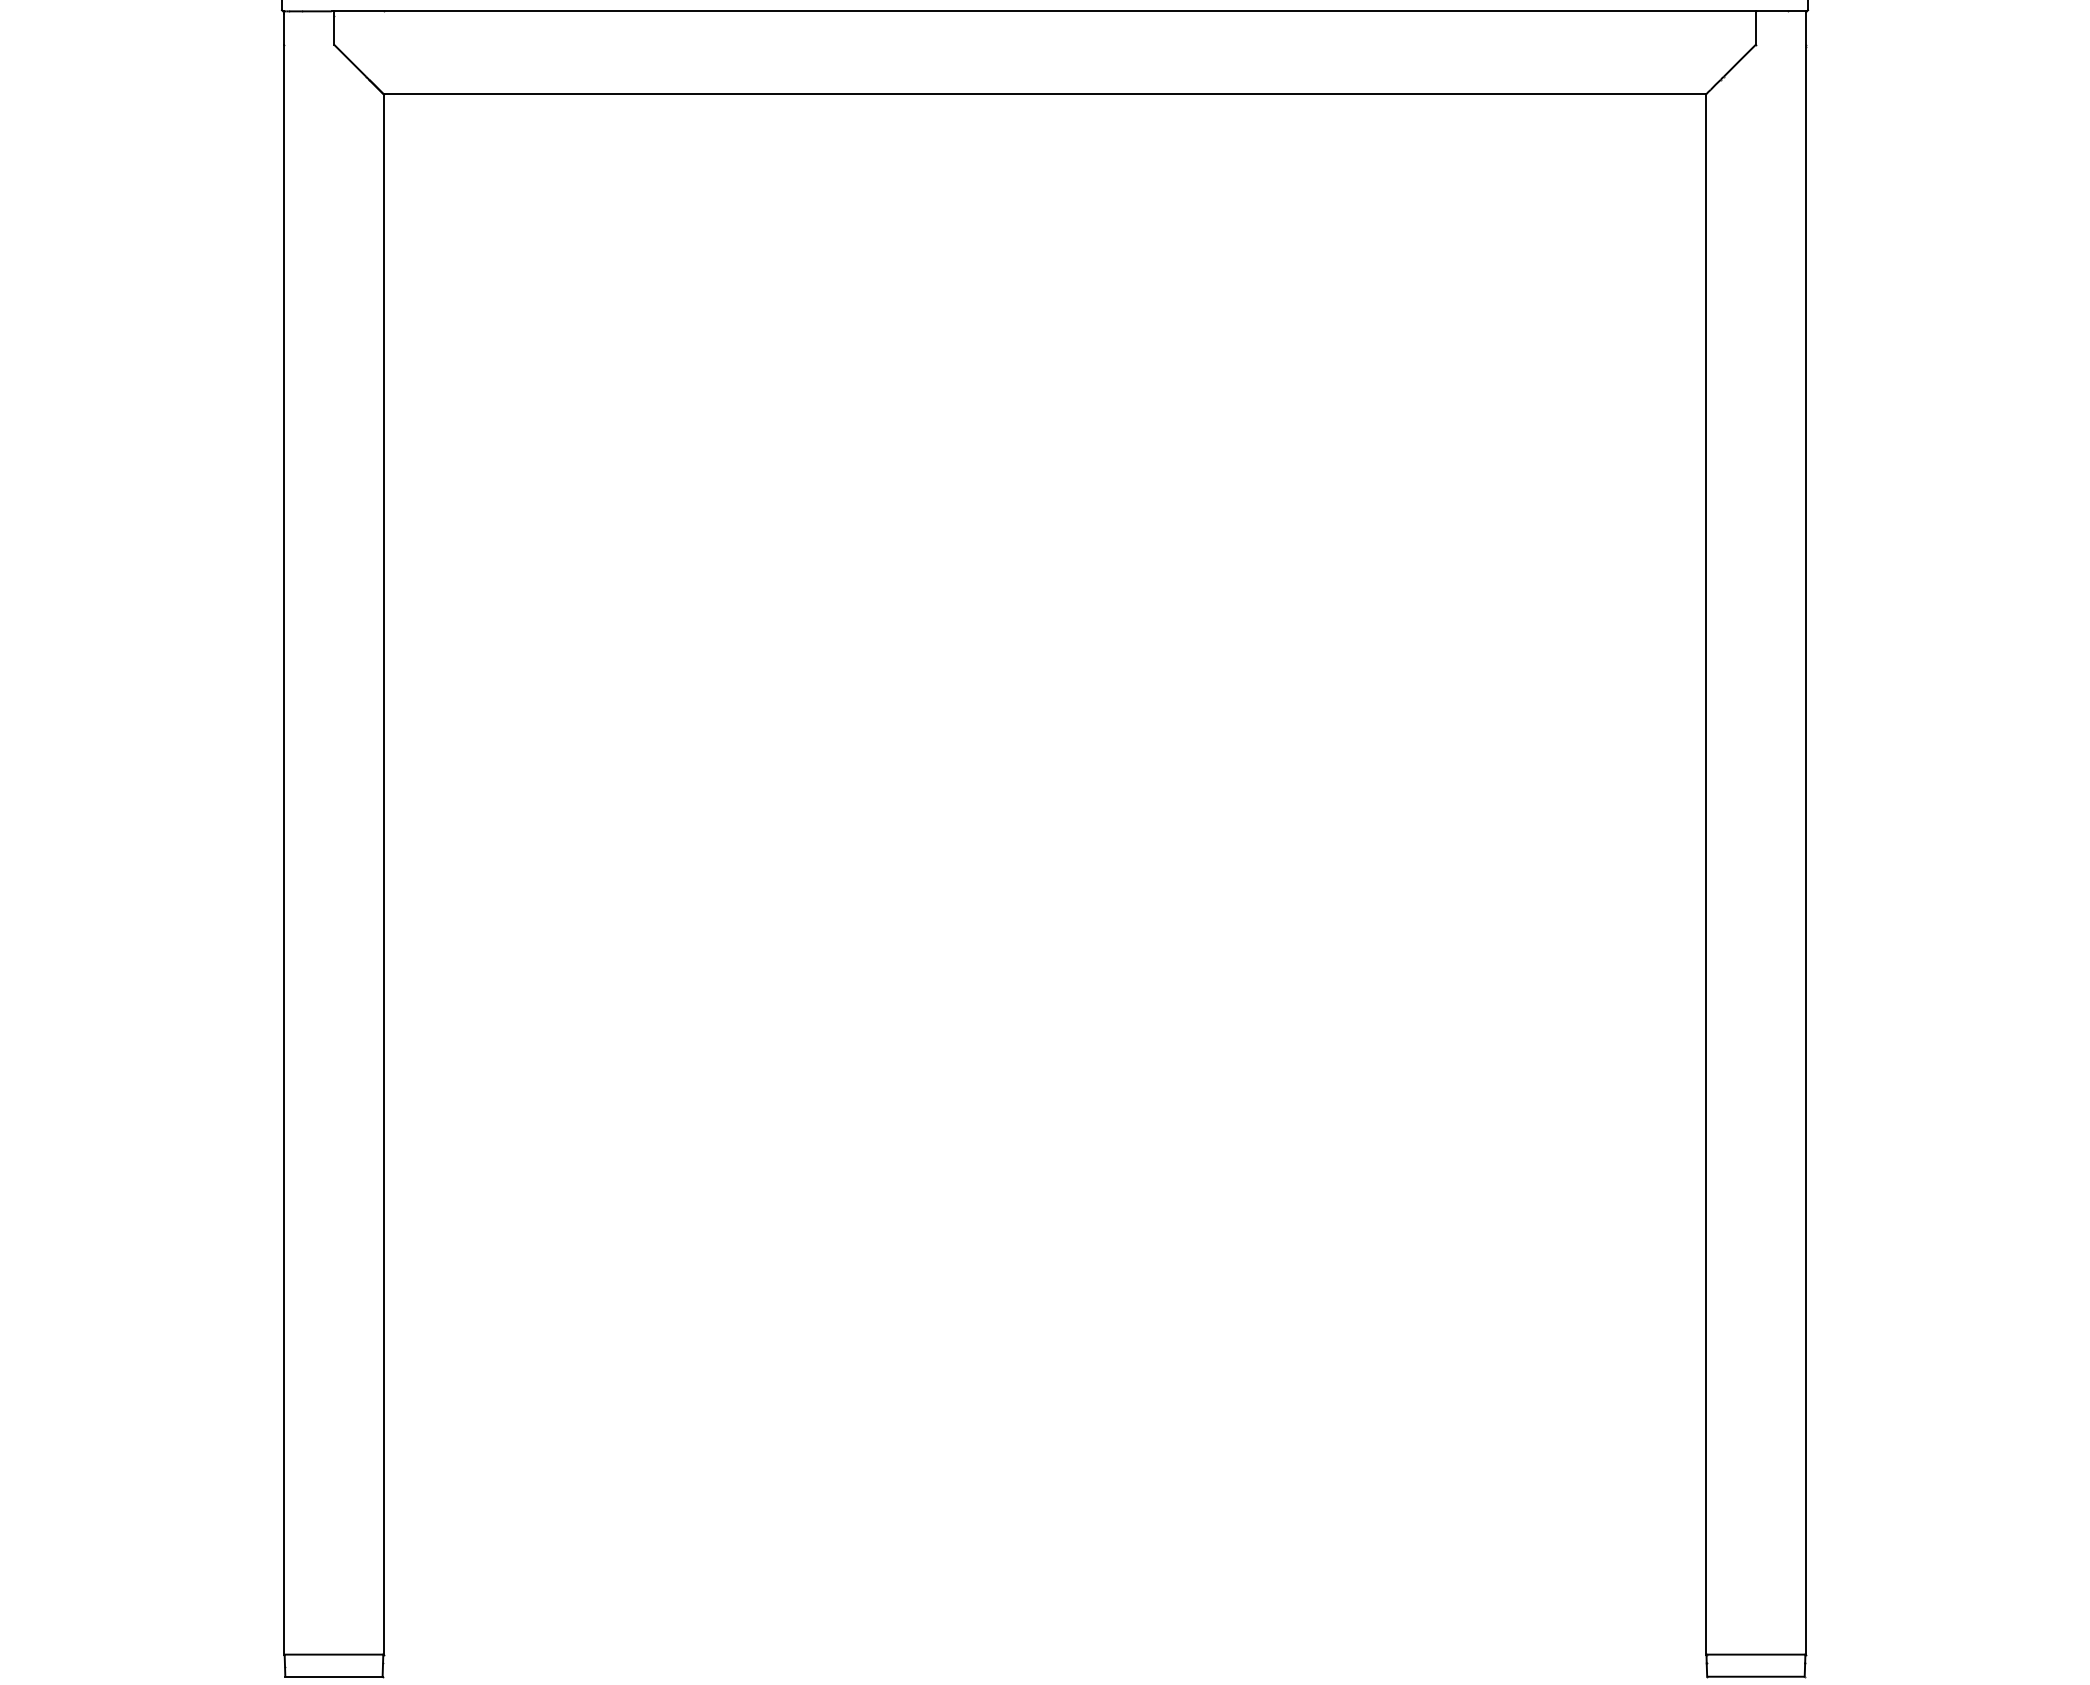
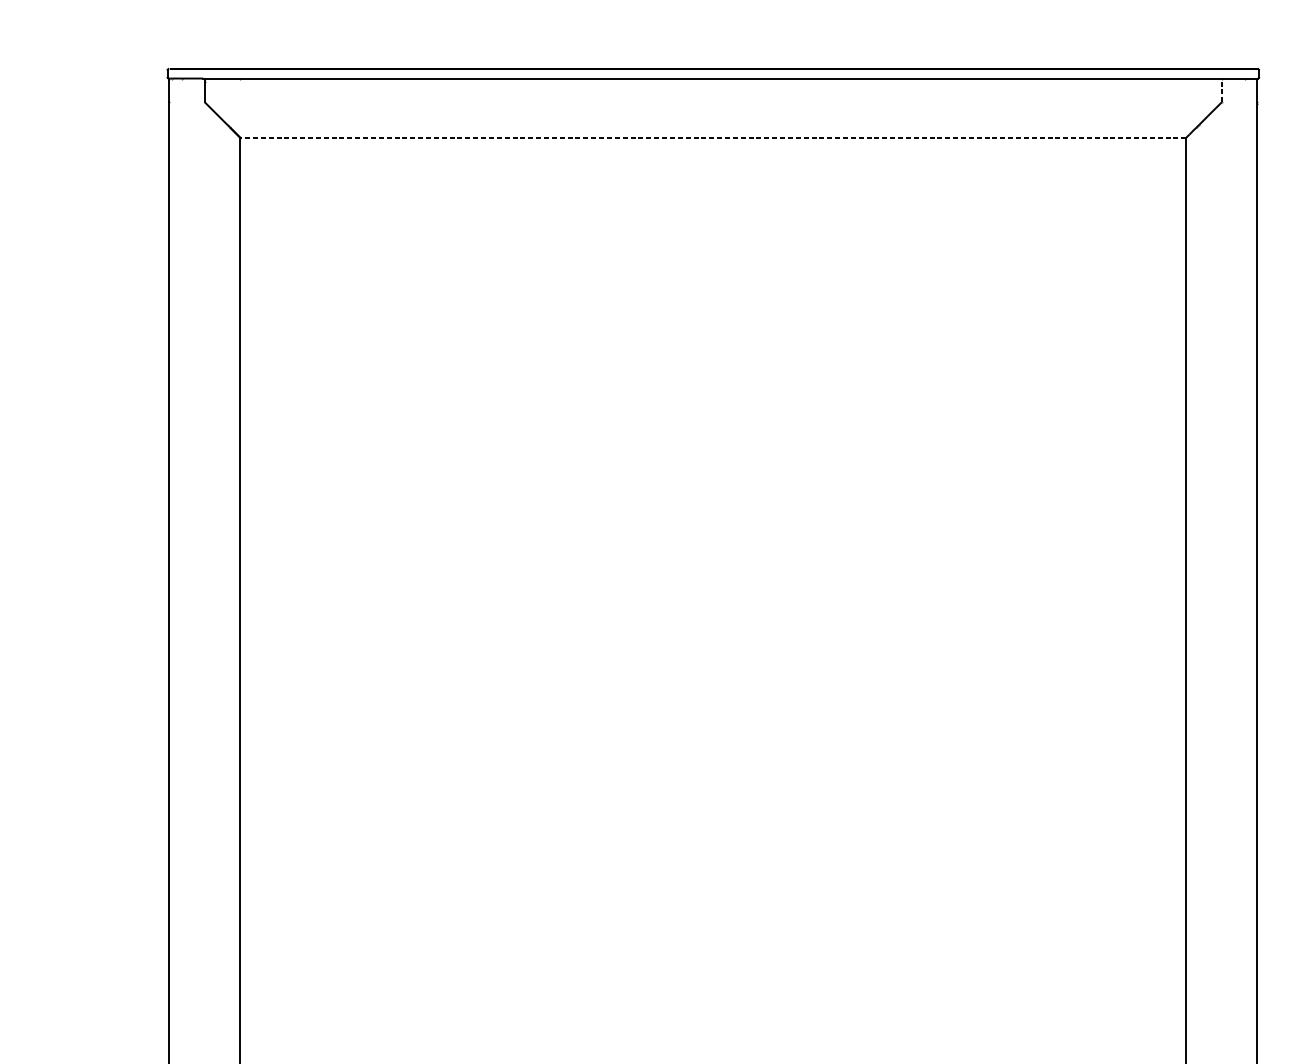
line: (1756, 27) -> (1222, 90), solid -> dashed
line: (1044, 94) -> (712, 137), solid -> dashed

